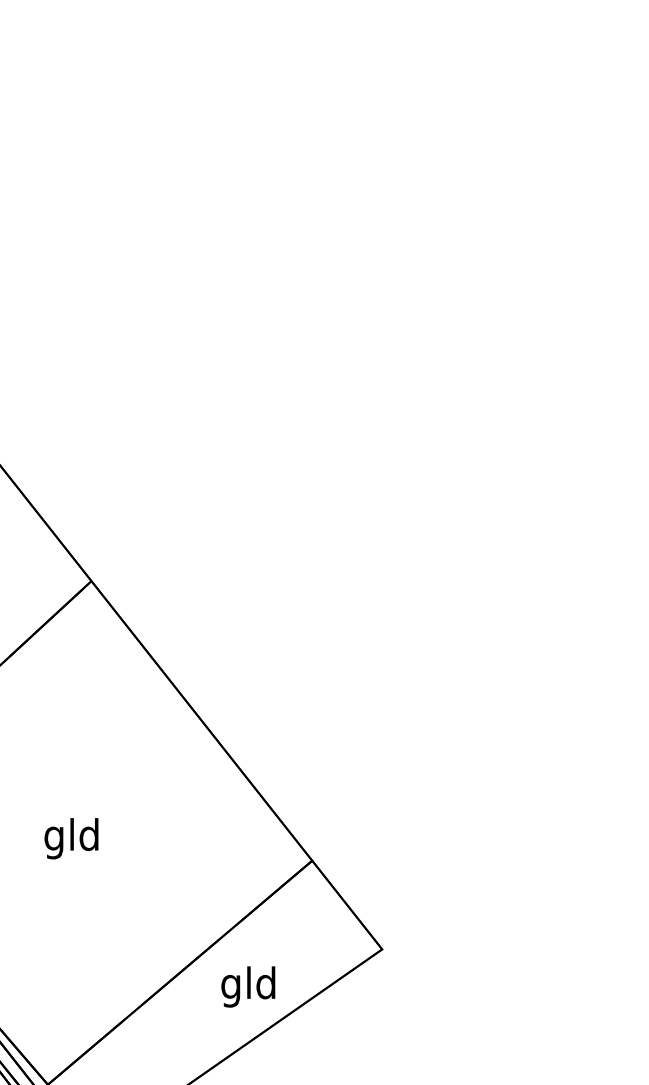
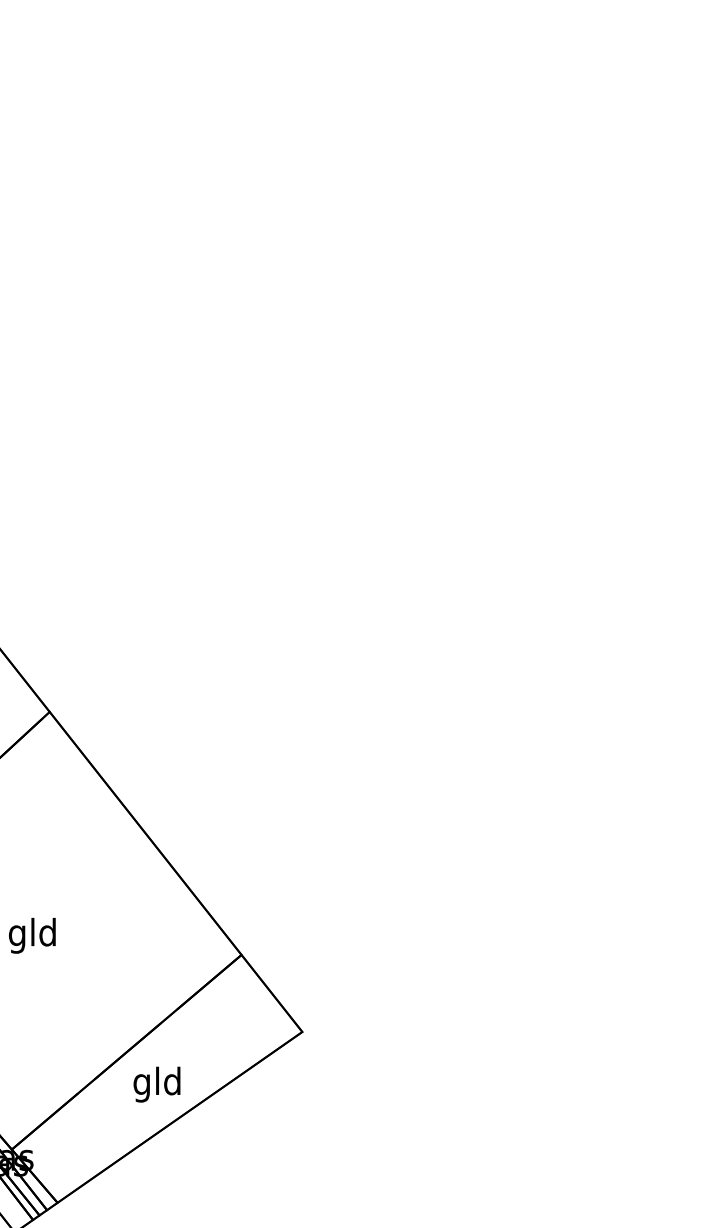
text: (247, 986) -> (156, 1084), moved

